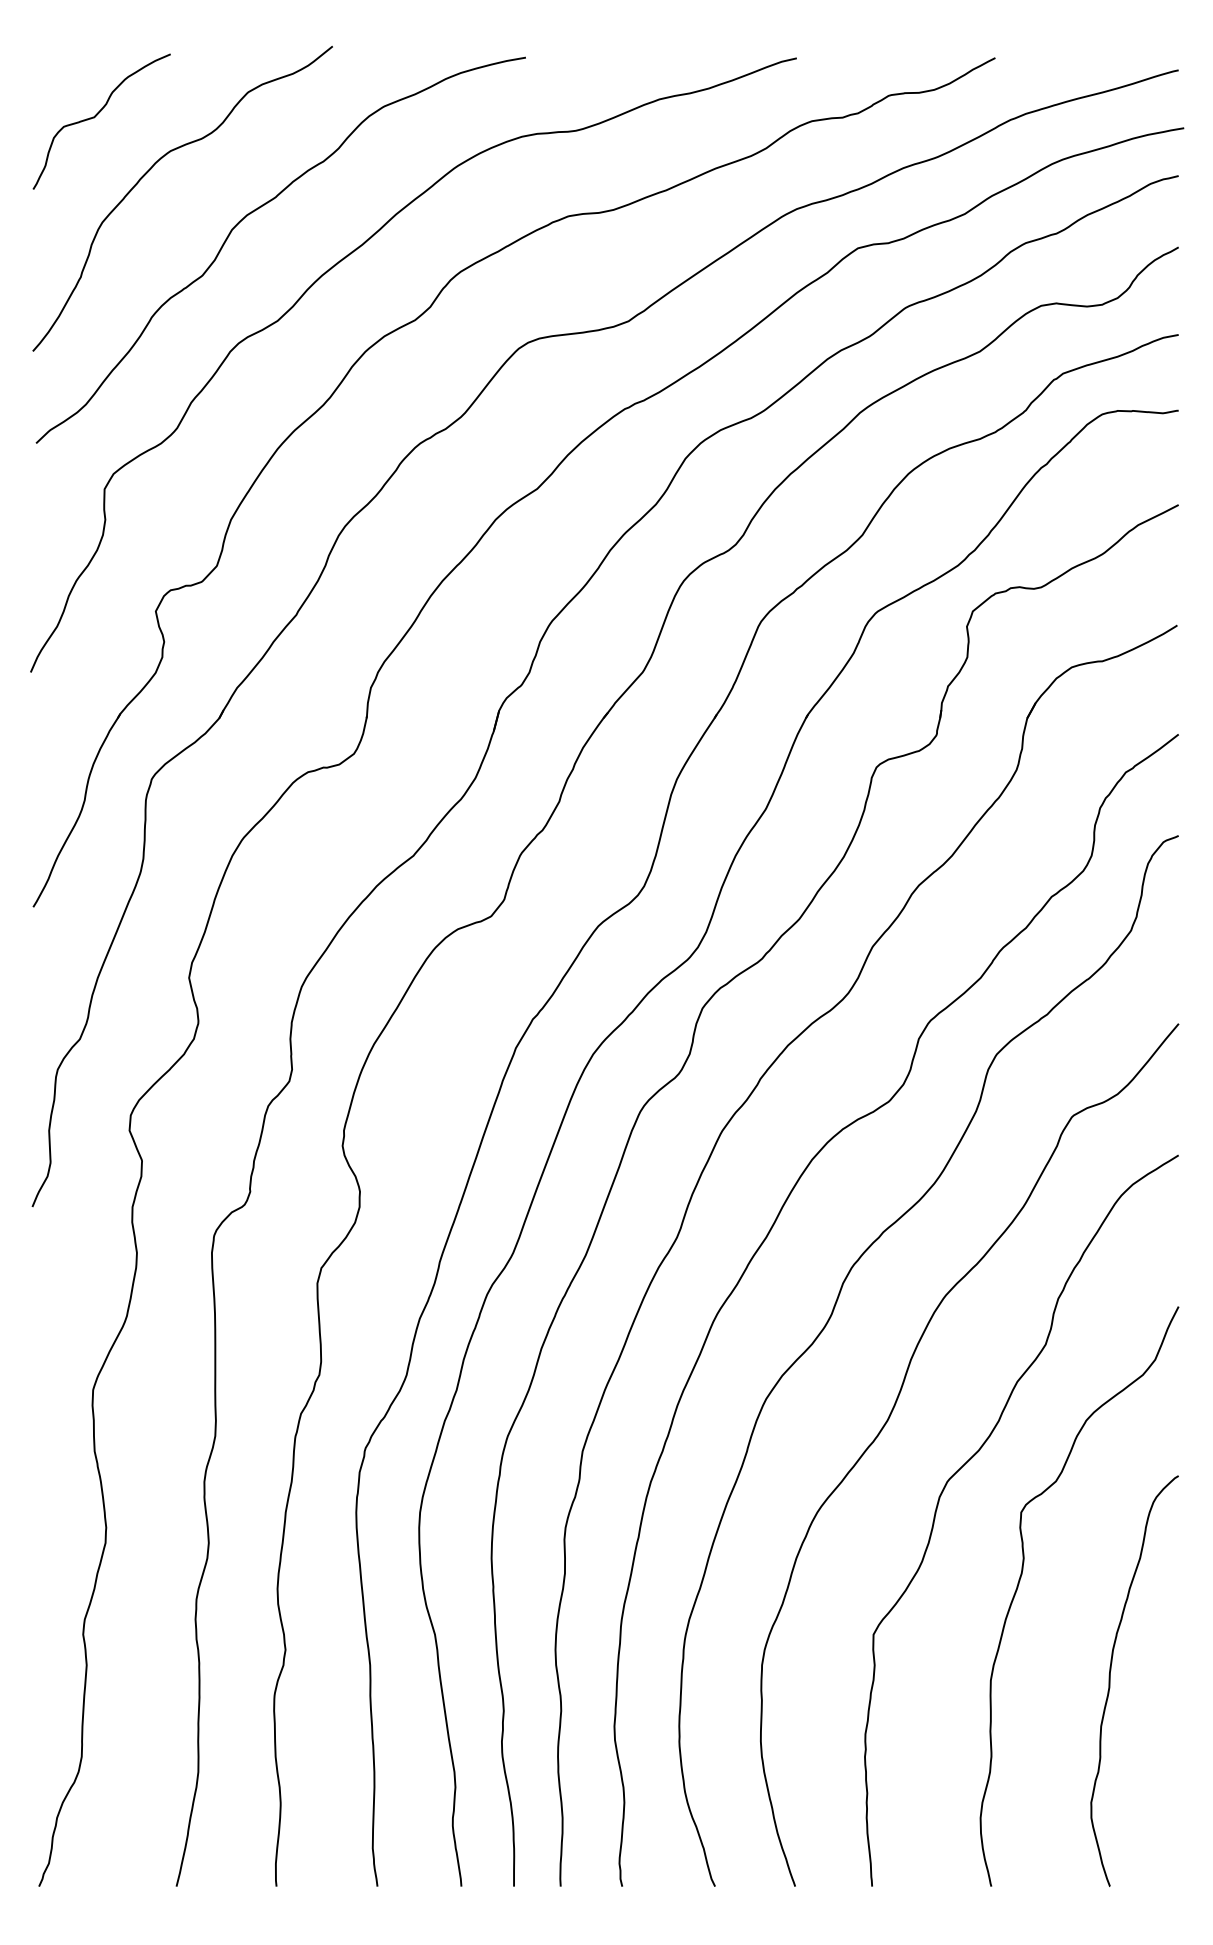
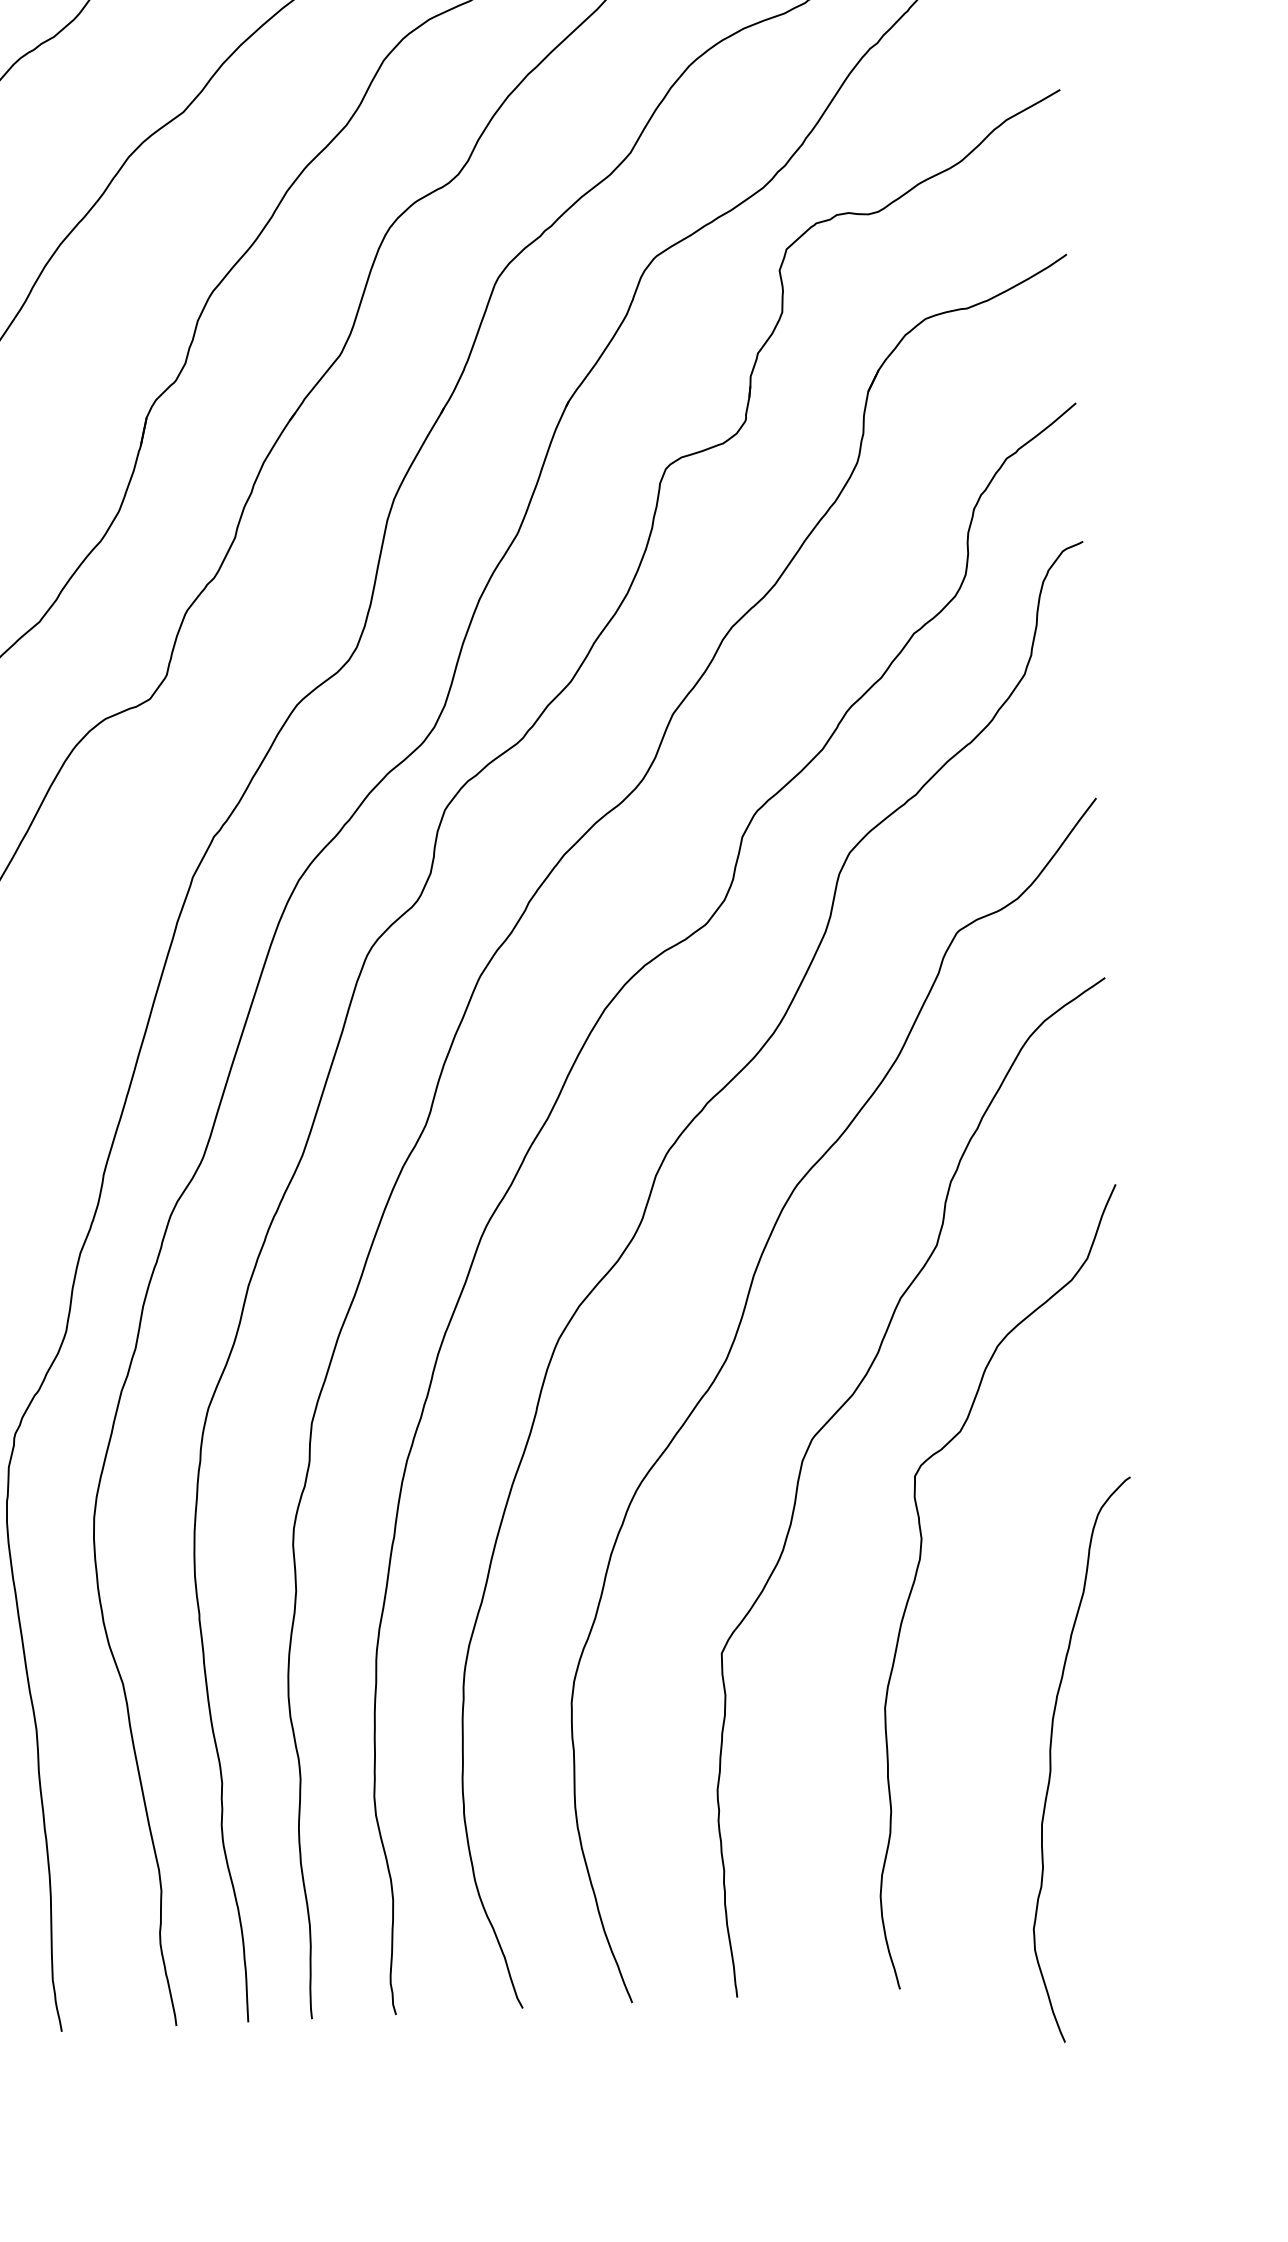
curve: (1110, 1680) -> (1051, 1761), moved

